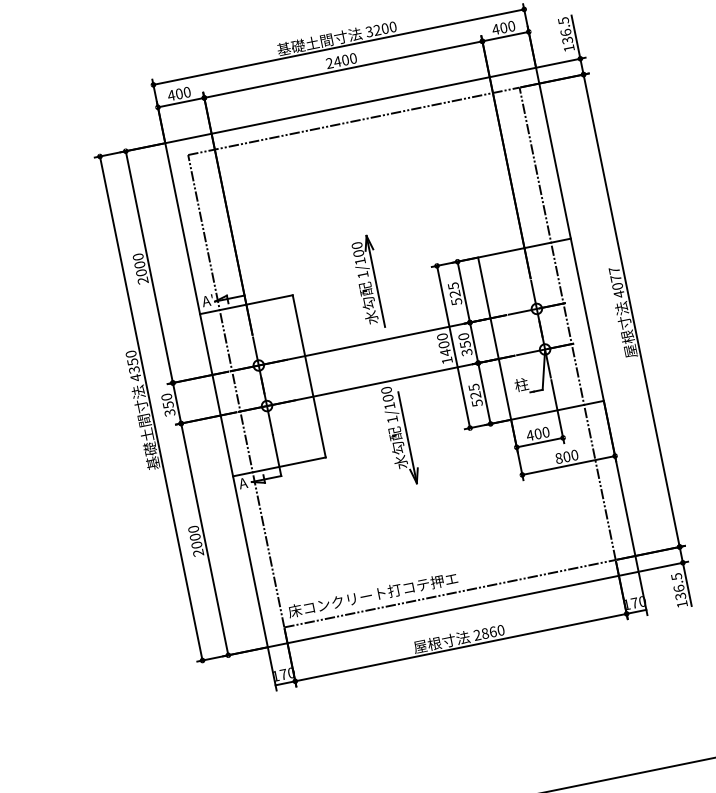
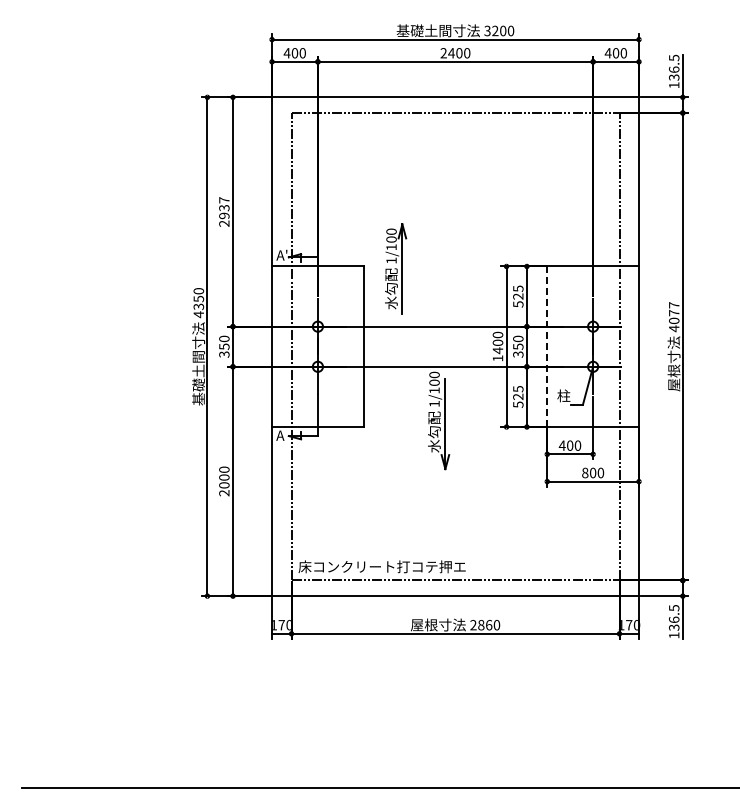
text: (140, 265) -> (224, 208), 2000 -> 2937
part: (369, 281) -> (396, 268), moved
line: (494, 338) -> (547, 346), solid -> dashed

